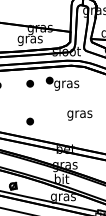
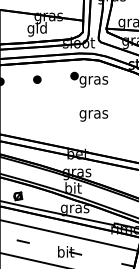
text: (30, 39) -> (37, 29), gras -> gld
part: (62, 83) -> (89, 79), moved
part: (30, 121) -> (37, 122), removed

